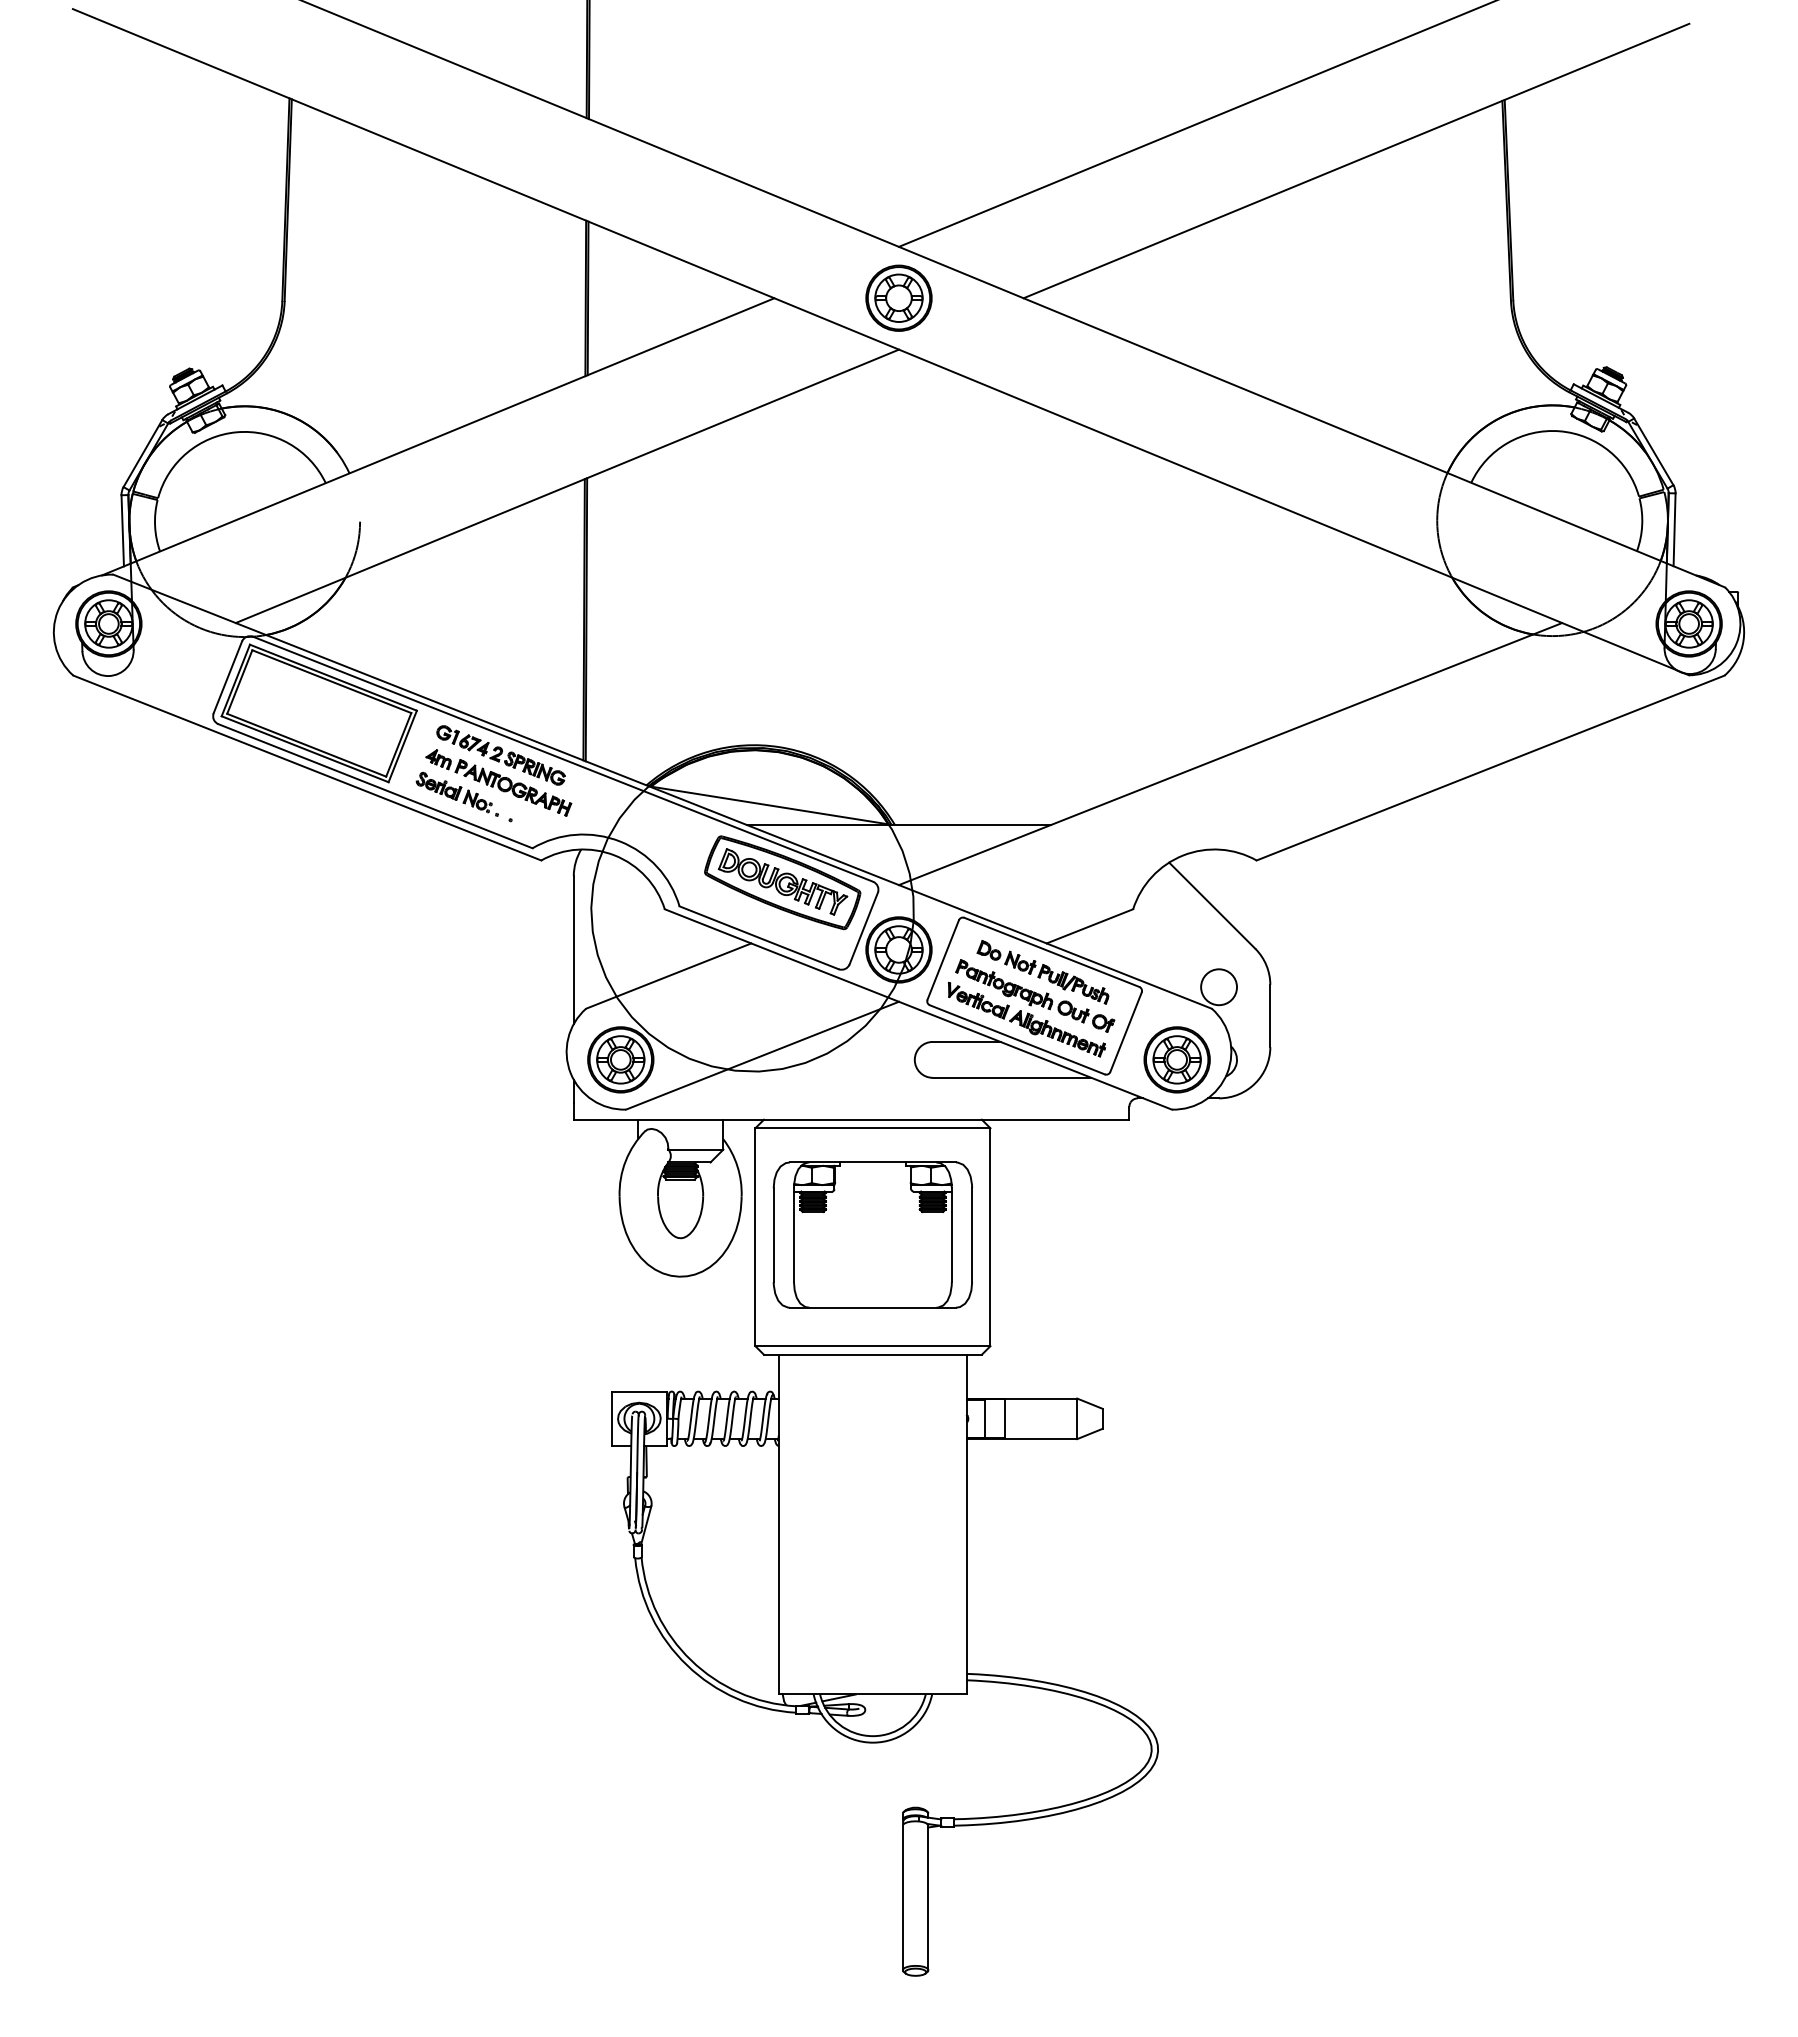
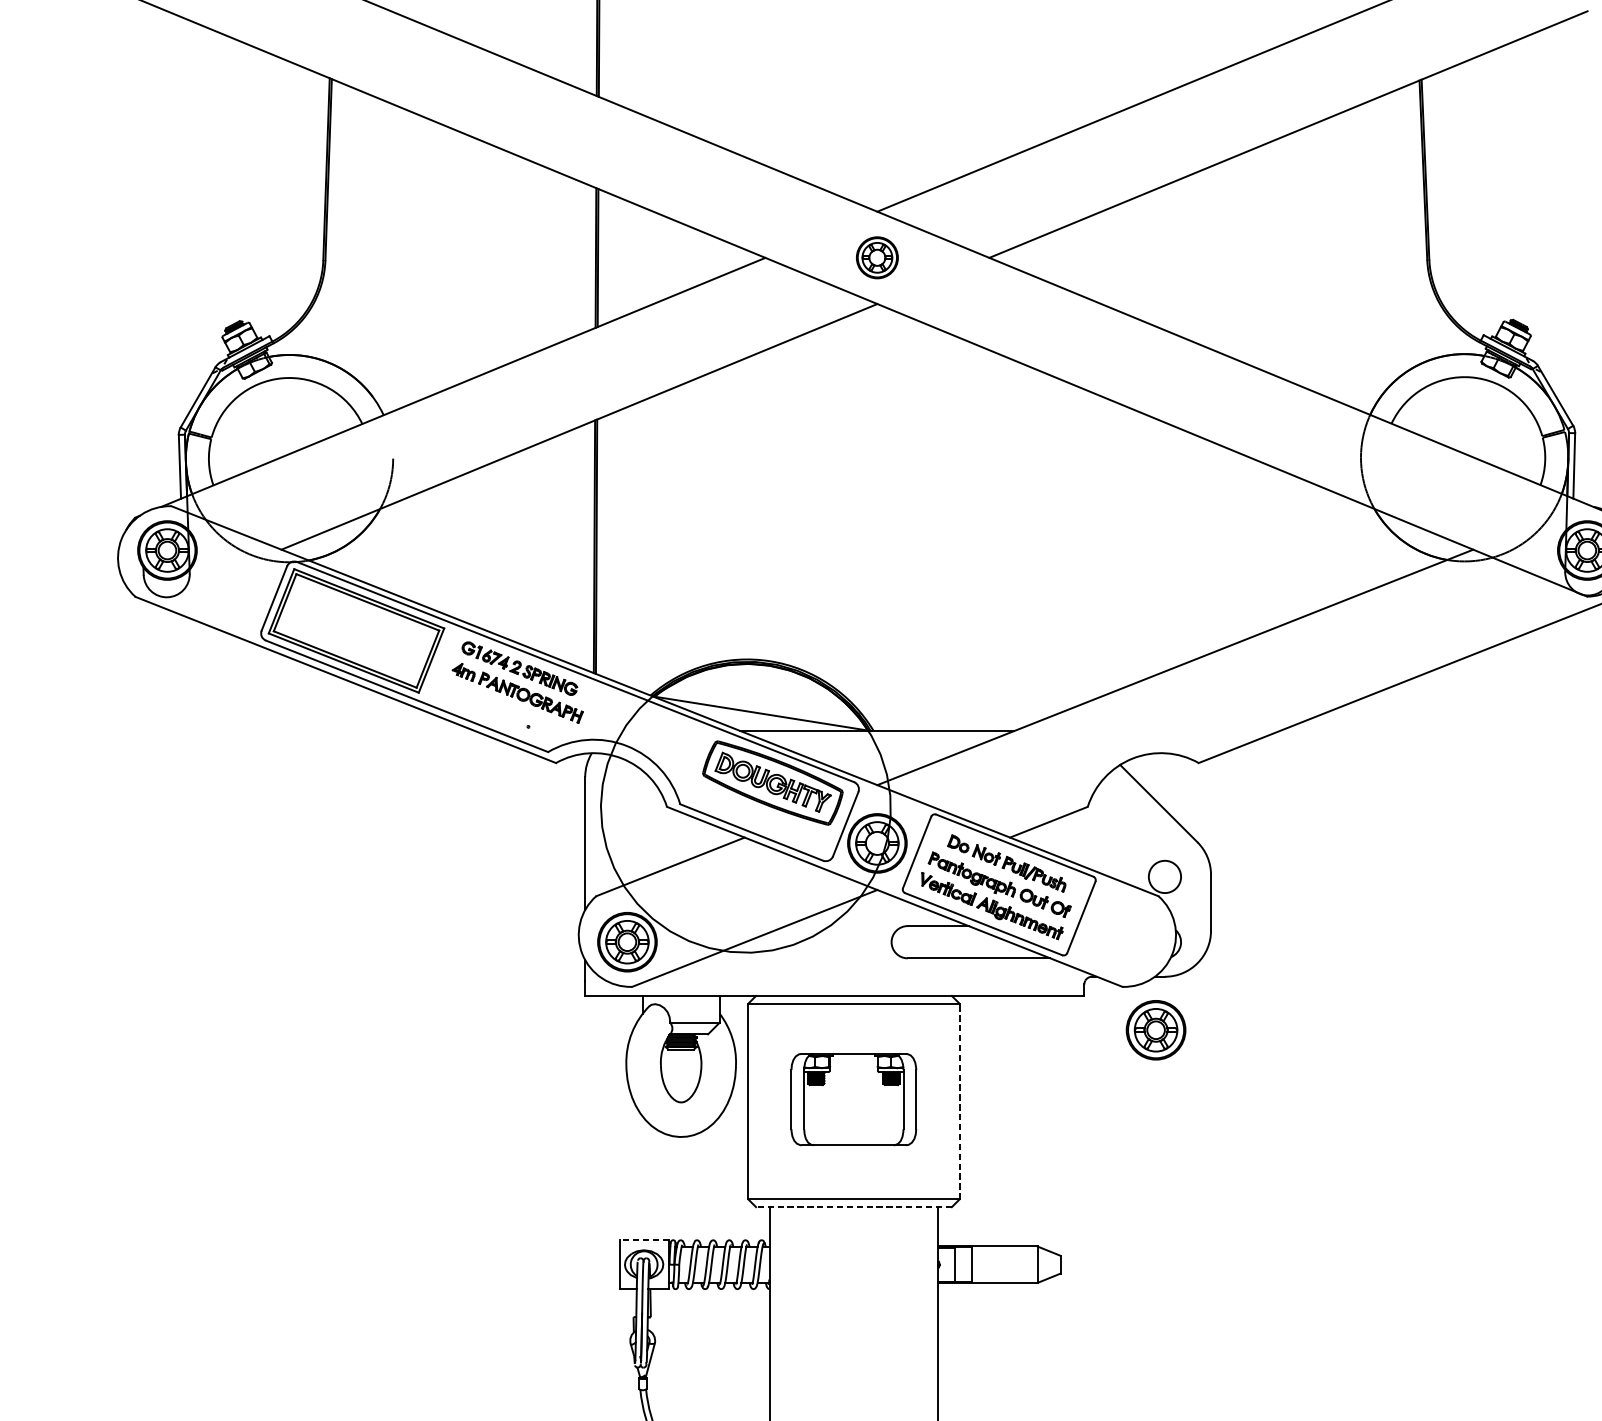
part: (898, 297) -> (876, 257), size x0.7
part: (456, 793) -> (479, 702), removed
part: (1176, 1059) -> (1155, 1029), moved
part: (872, 1234) -> (853, 1099), size x0.7
line: (990, 1237) -> (959, 1101), solid -> dashed
line: (872, 1354) -> (853, 1206), solid -> dashed
line: (639, 1391) -> (644, 1240), solid -> dashed

